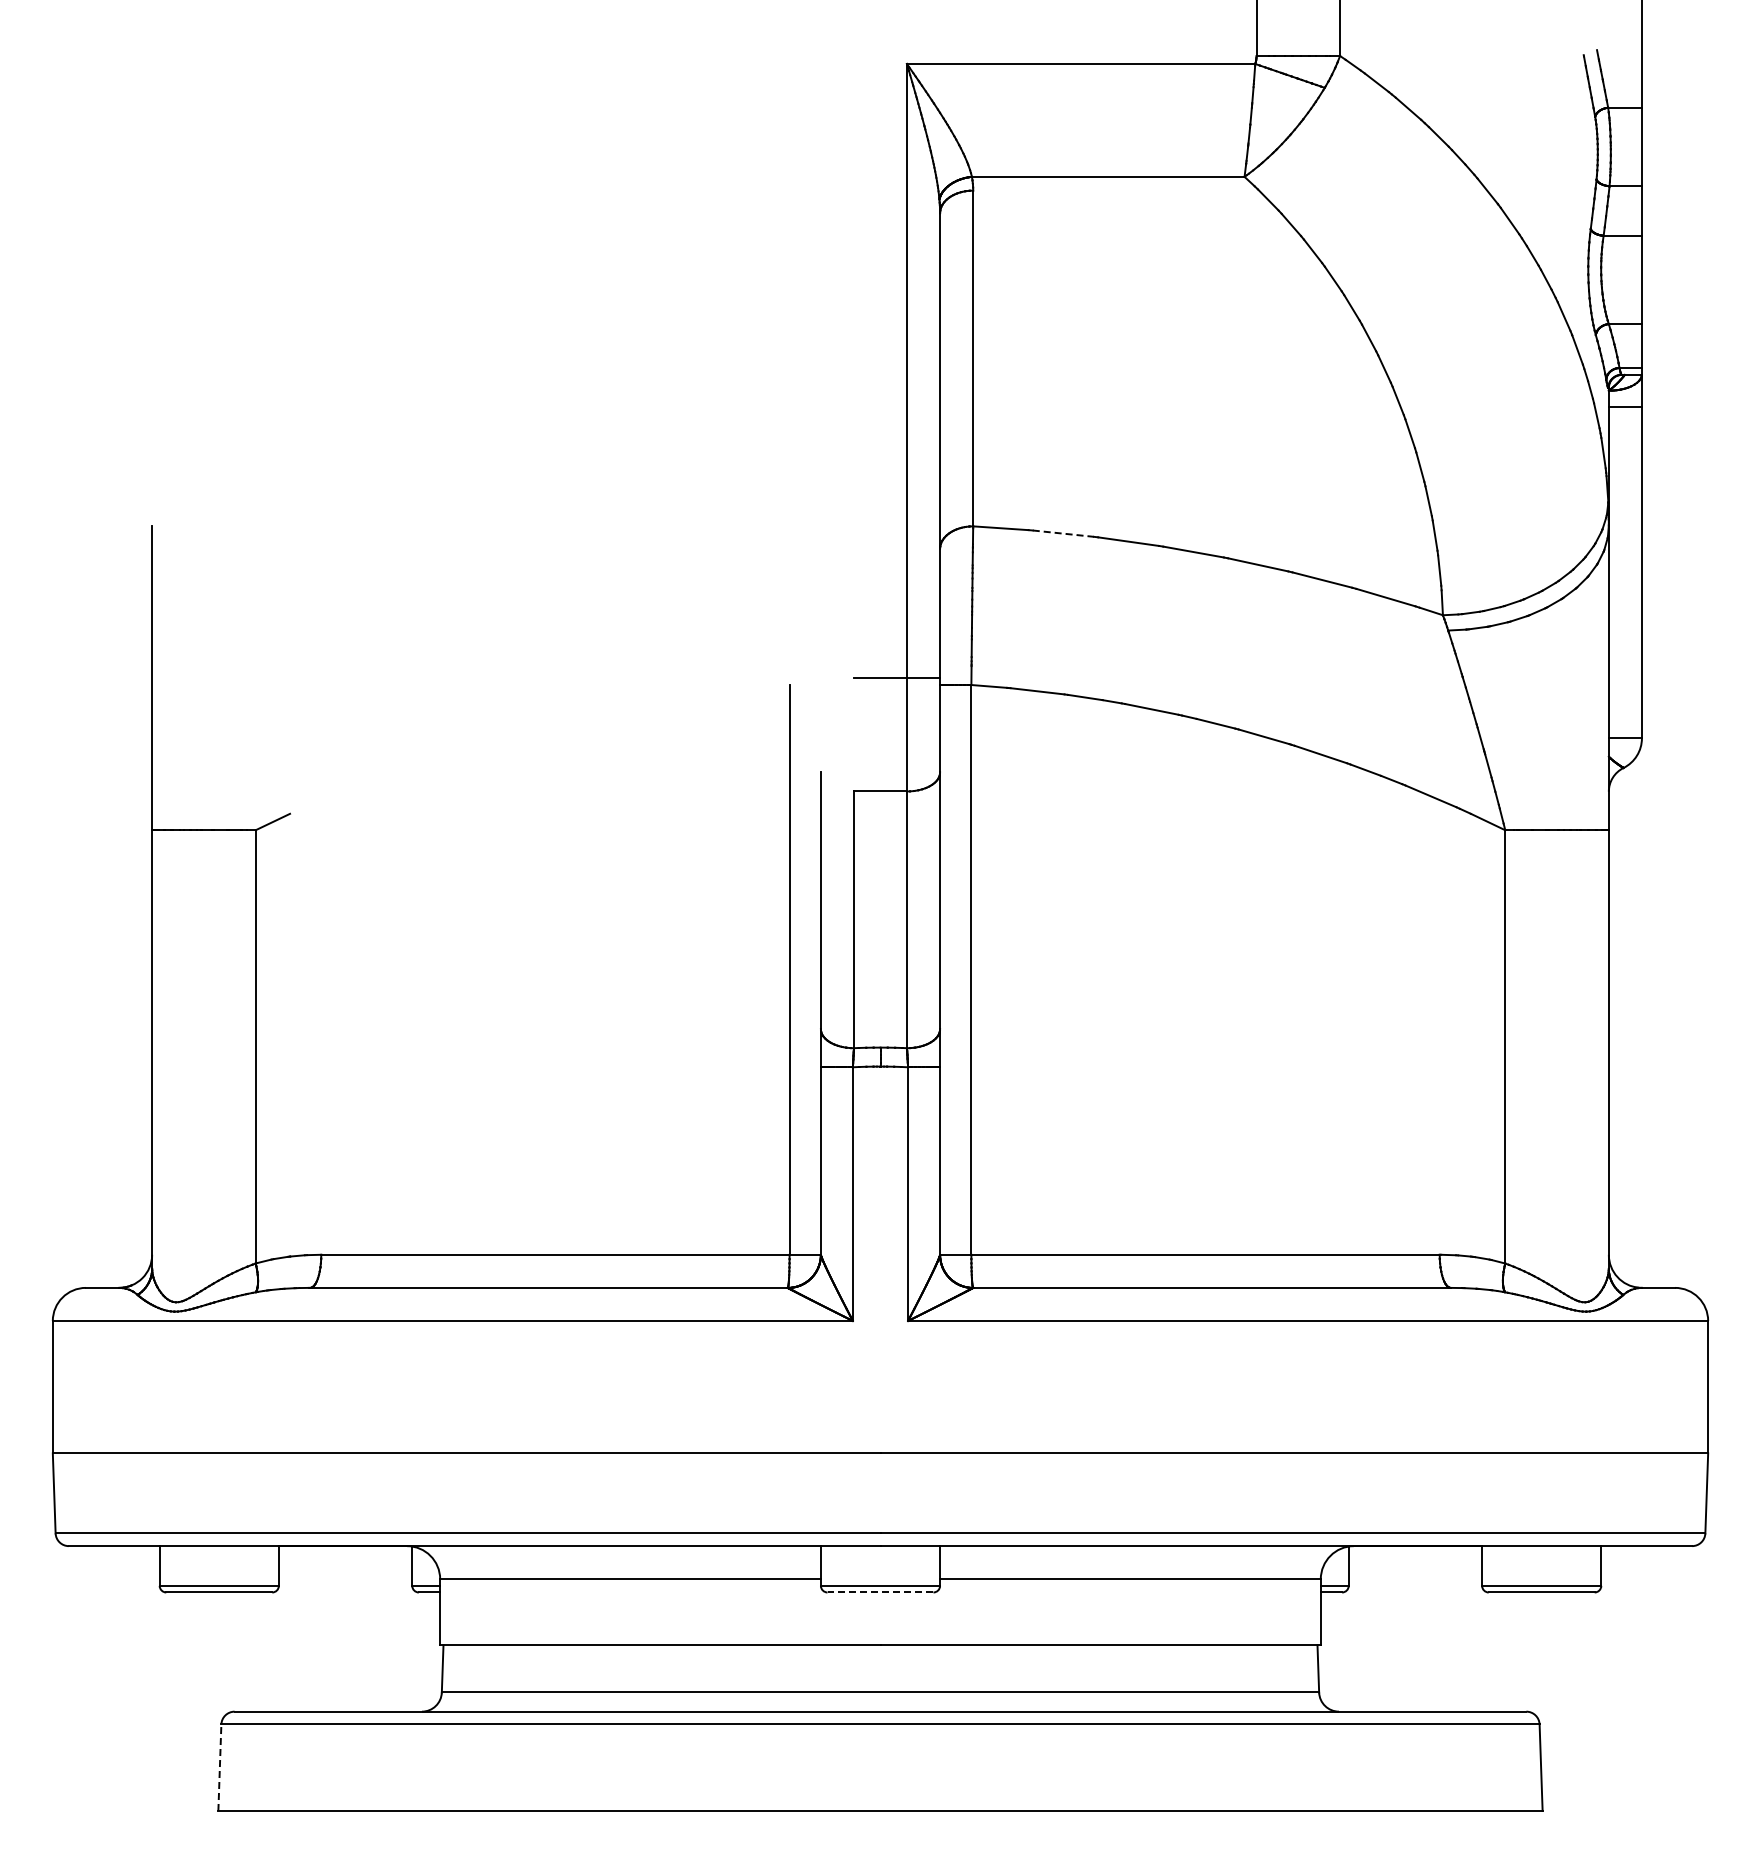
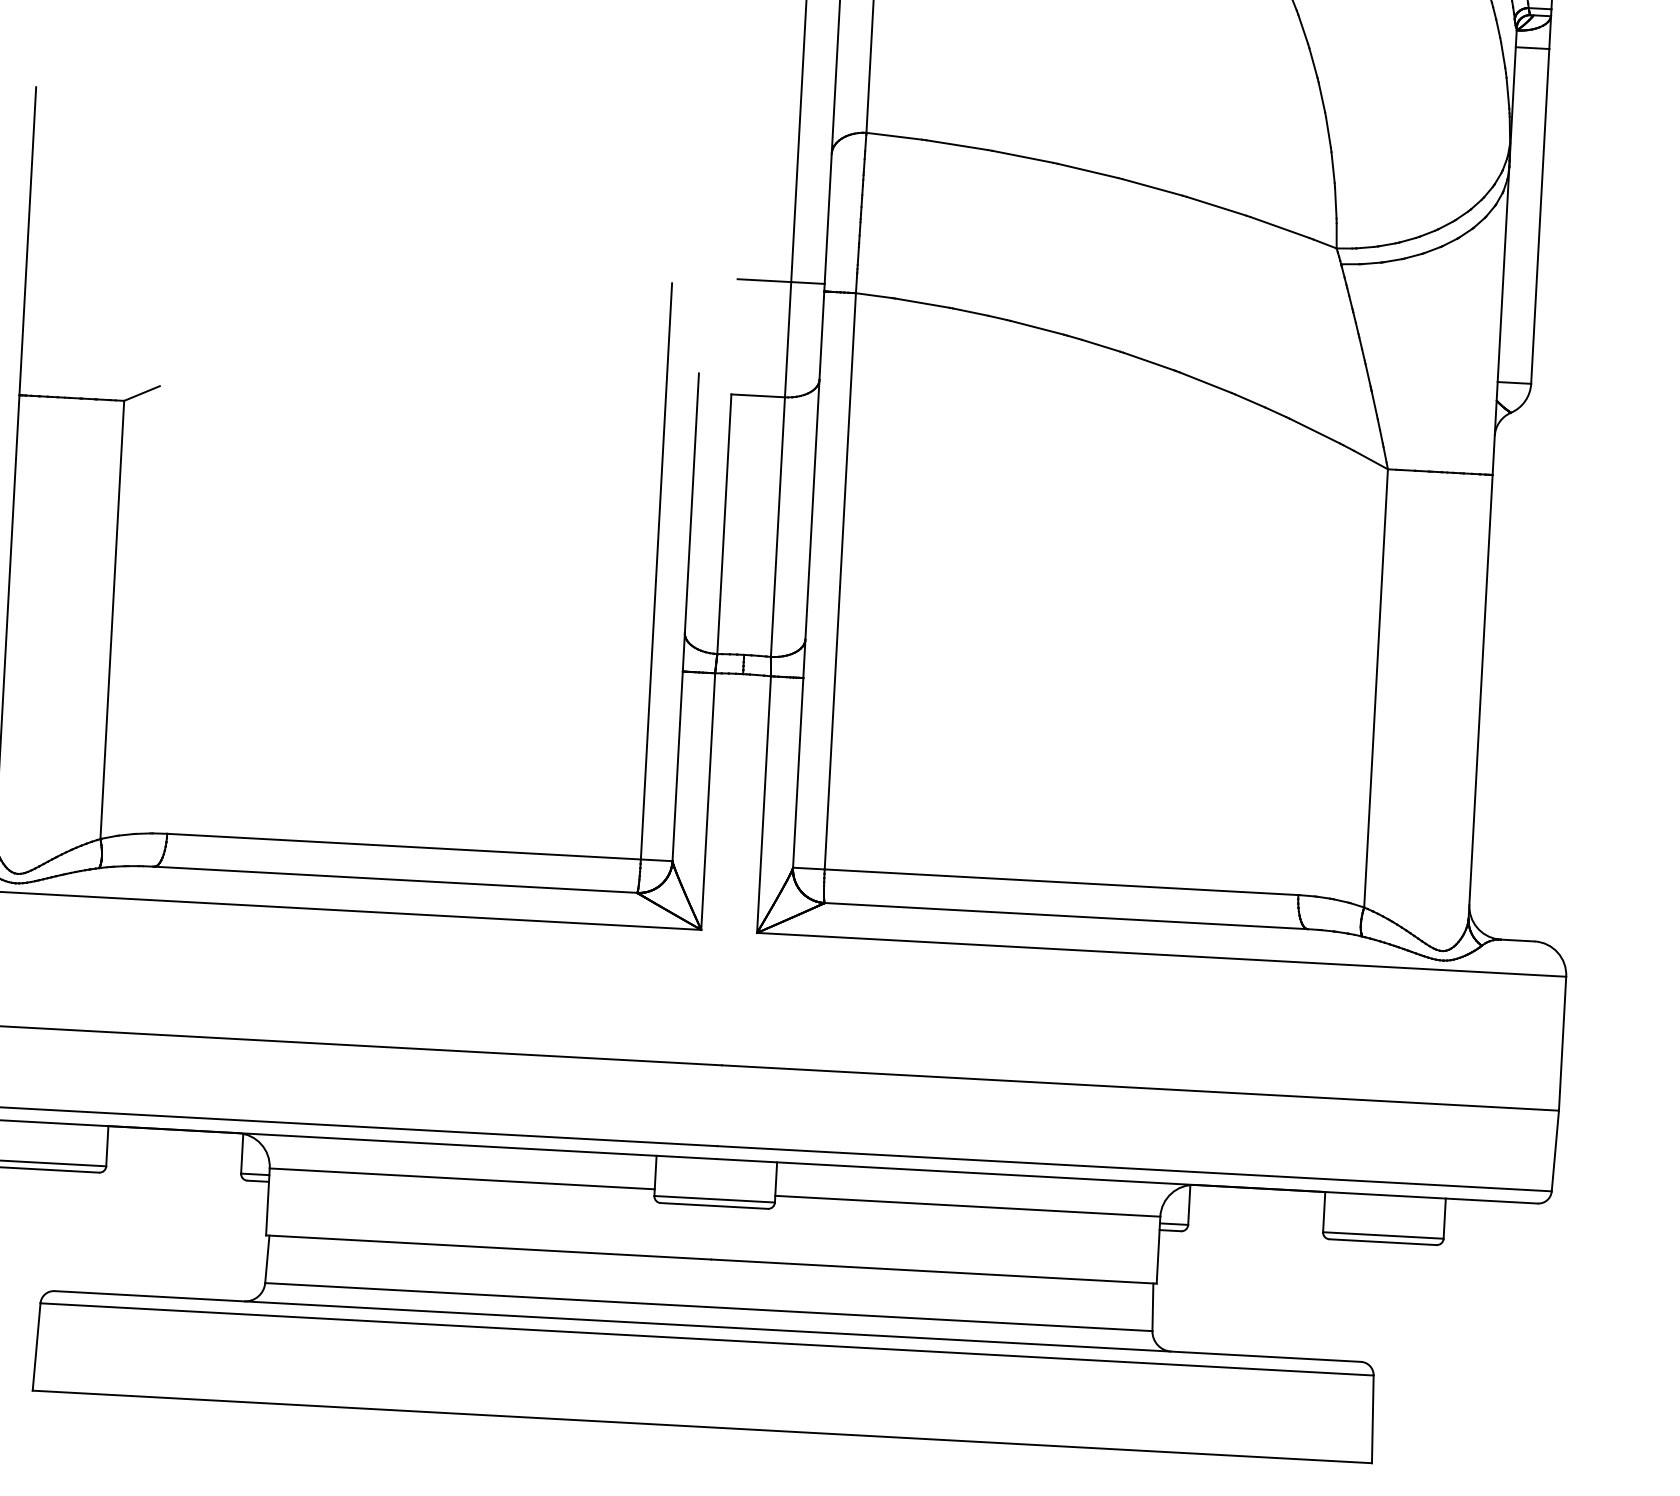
line: (1063, 533) -> (957, 145), dashed -> solid
line: (880, 1592) -> (714, 1205), dashed -> solid
line: (219, 1767) -> (36, 1346), dashed -> solid

